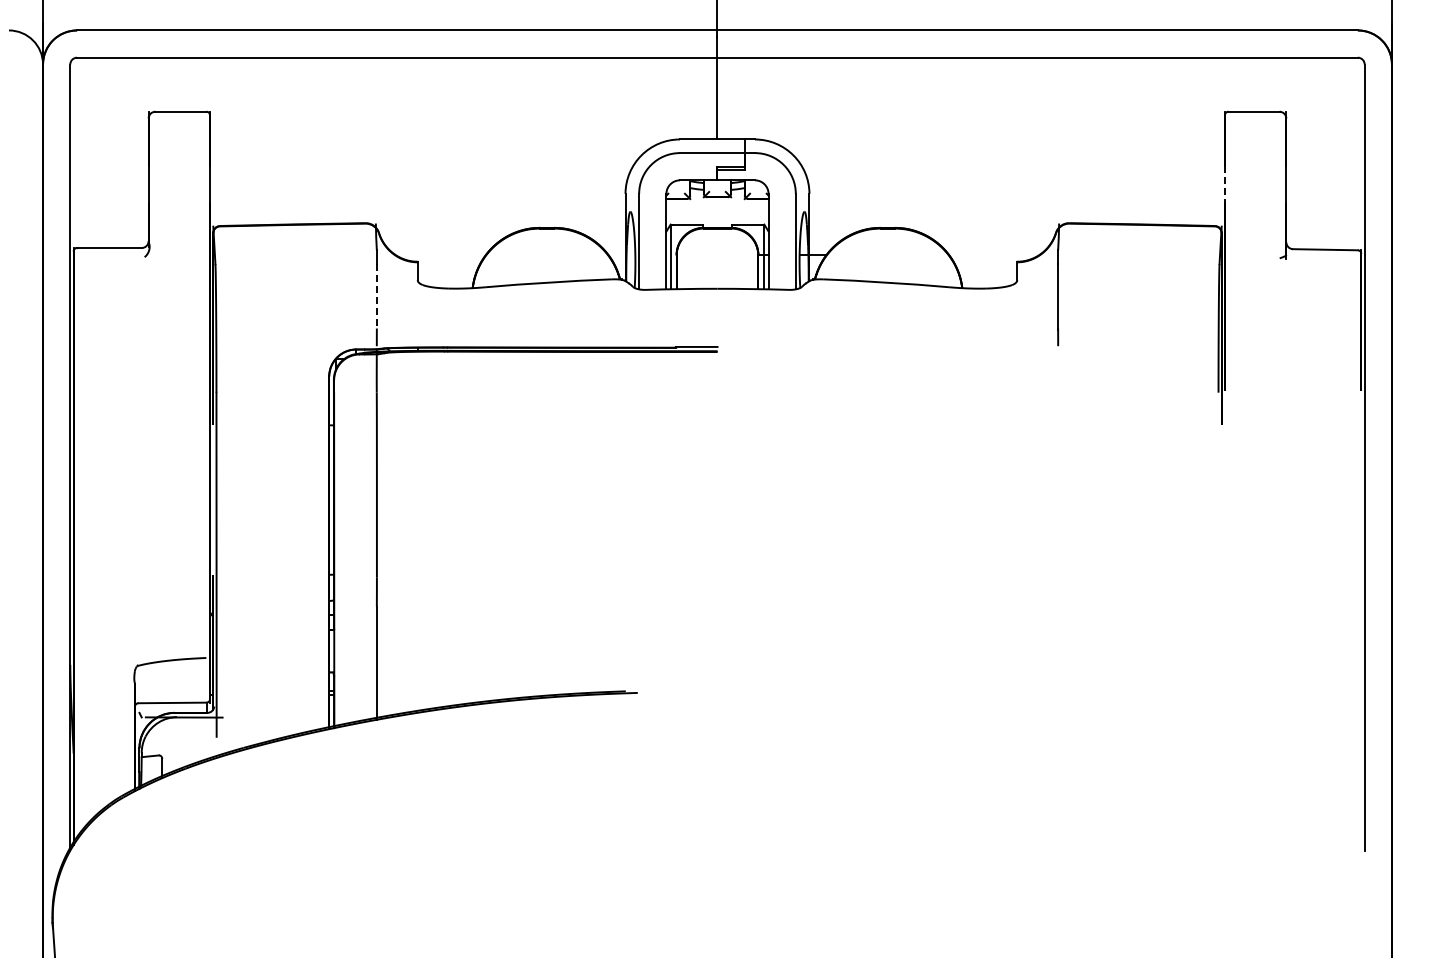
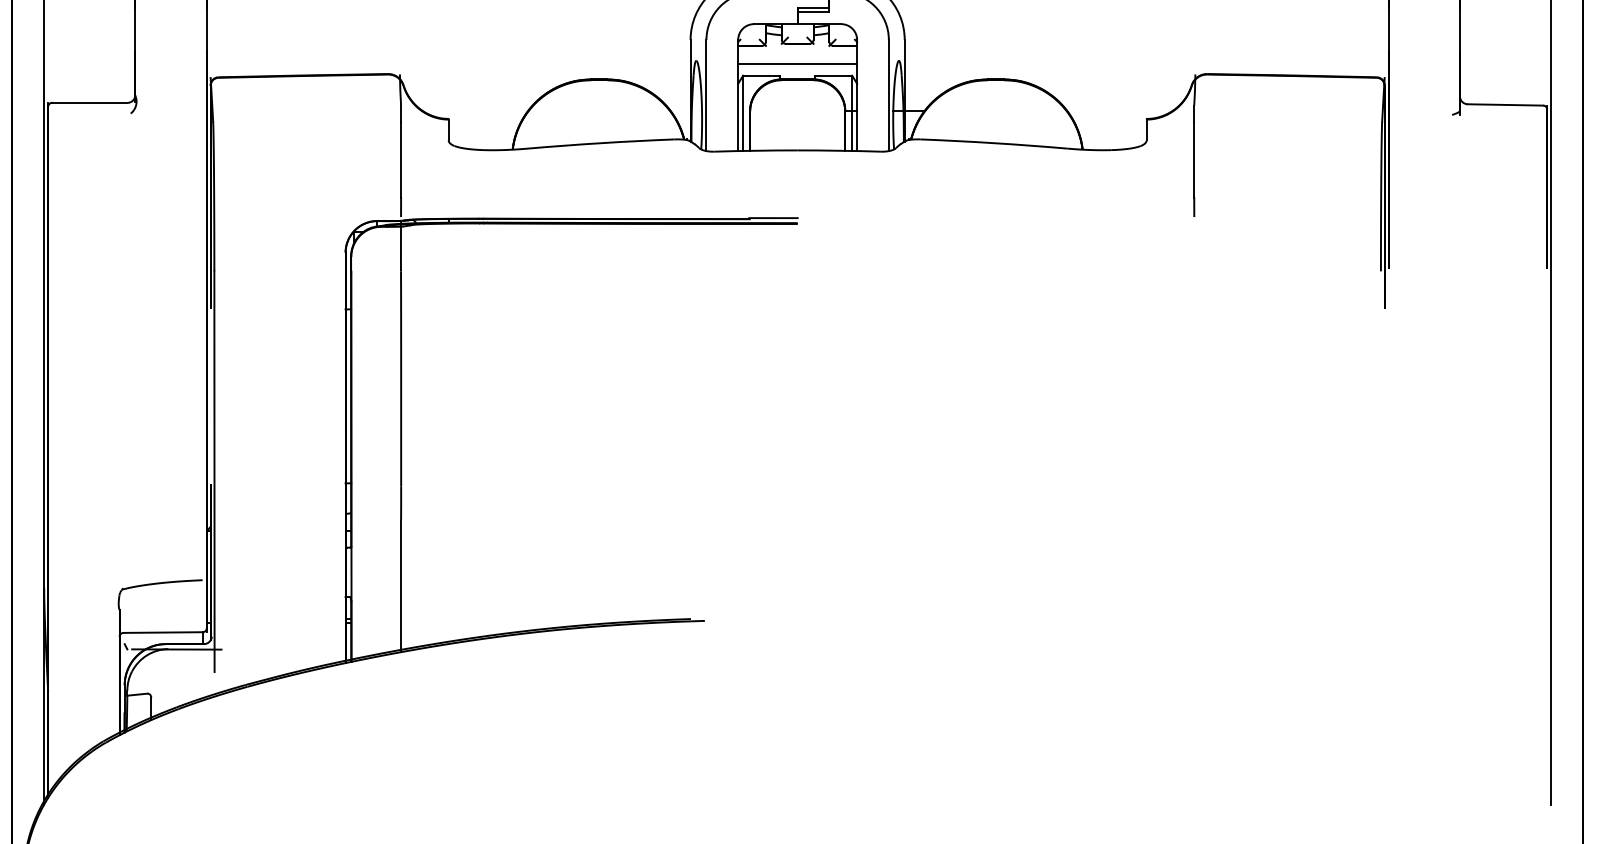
line: (1225, 185) -> (1389, 30), dashed -> solid
line: (717, 214) -> (797, 63), added
line: (376, 297) -> (400, 160), dashed -> solid

